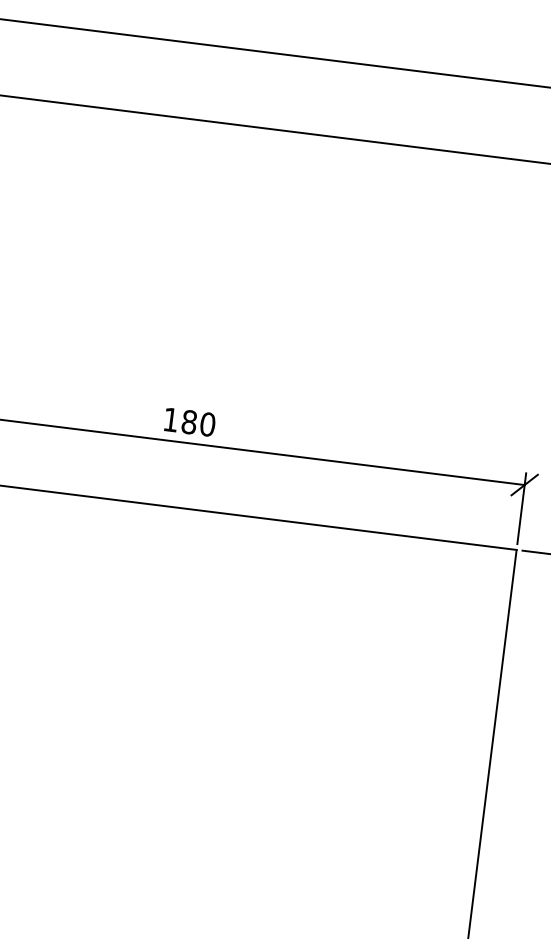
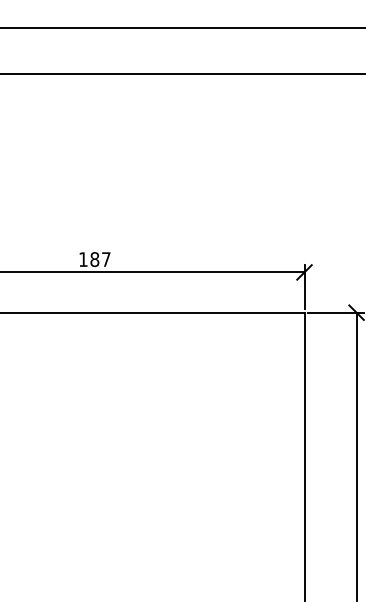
text: (206, 424) -> (105, 259), 180 -> 187

